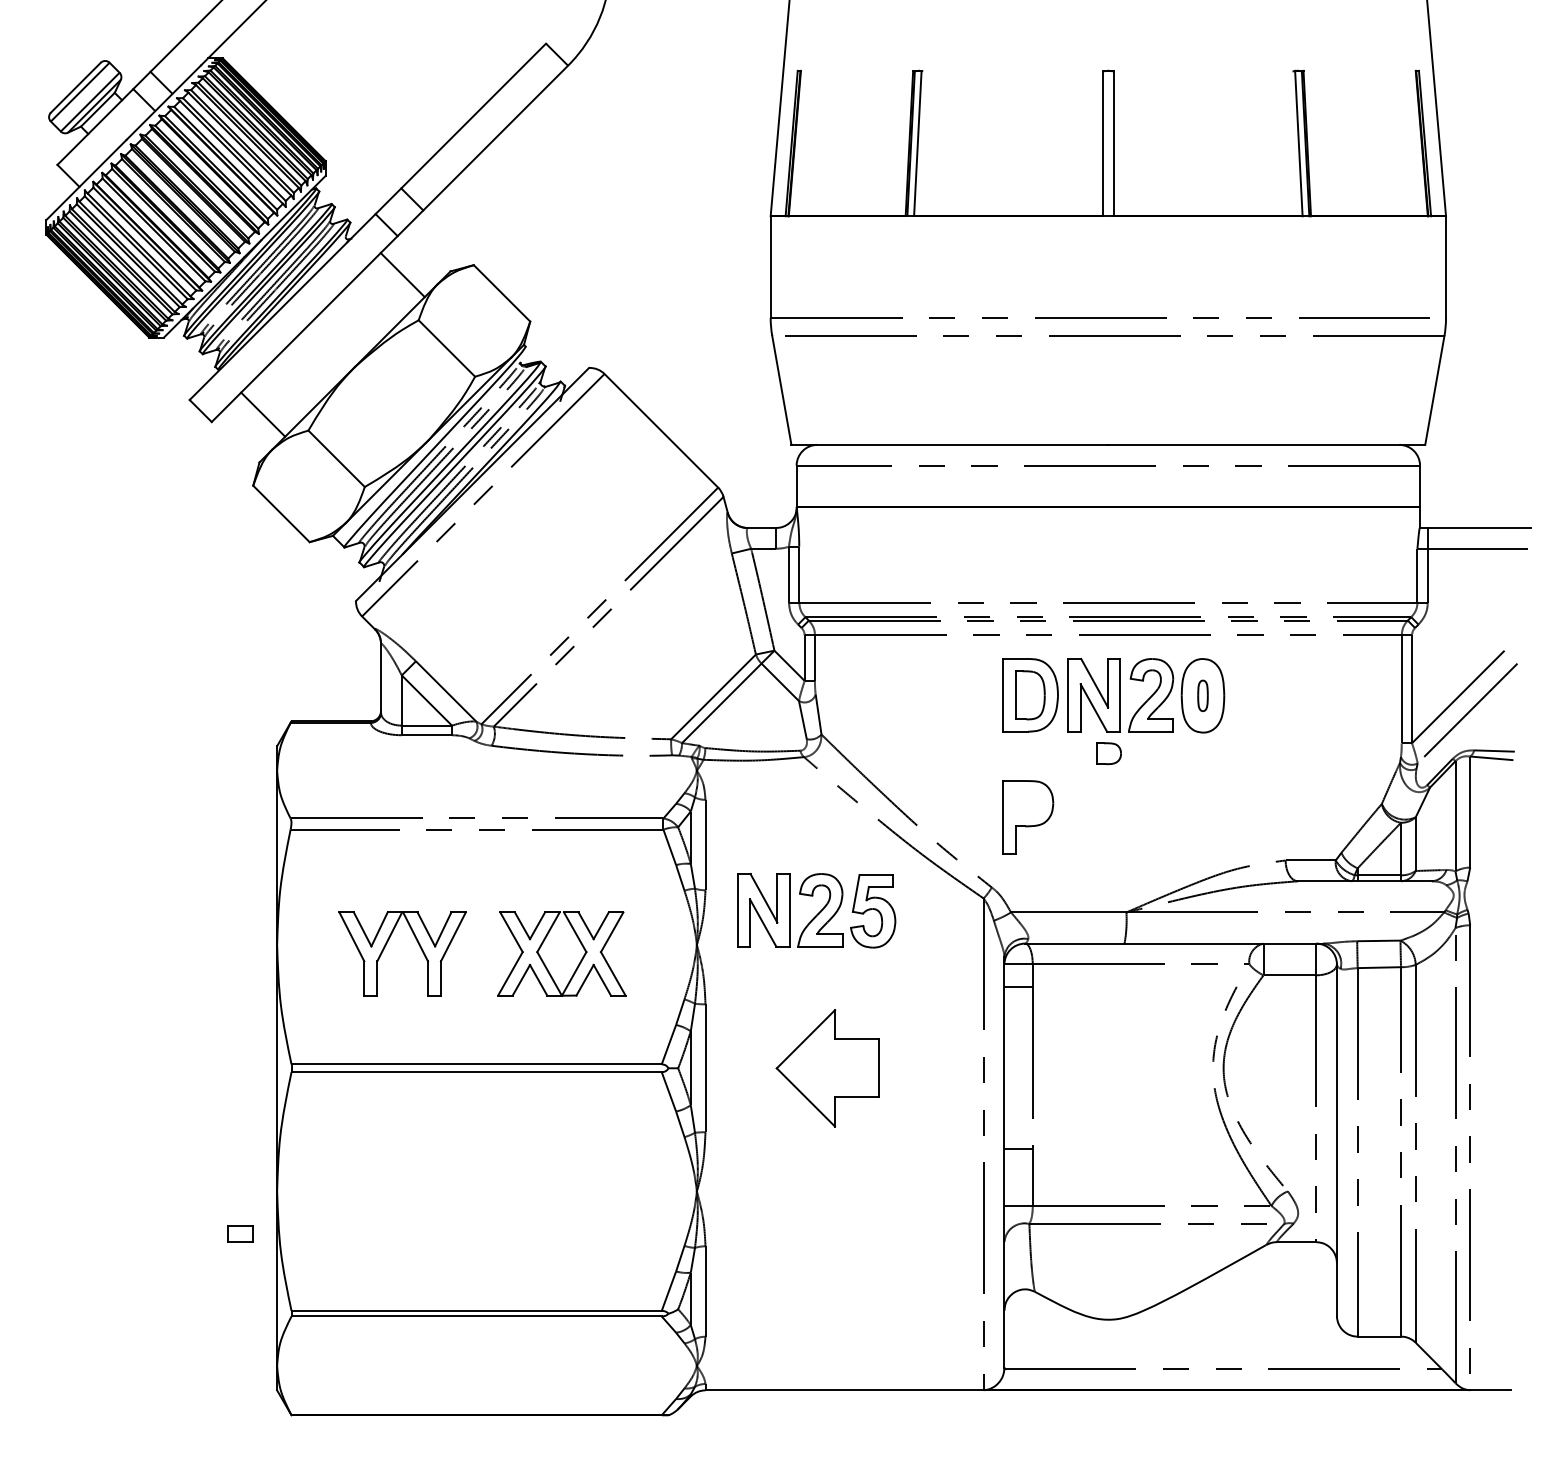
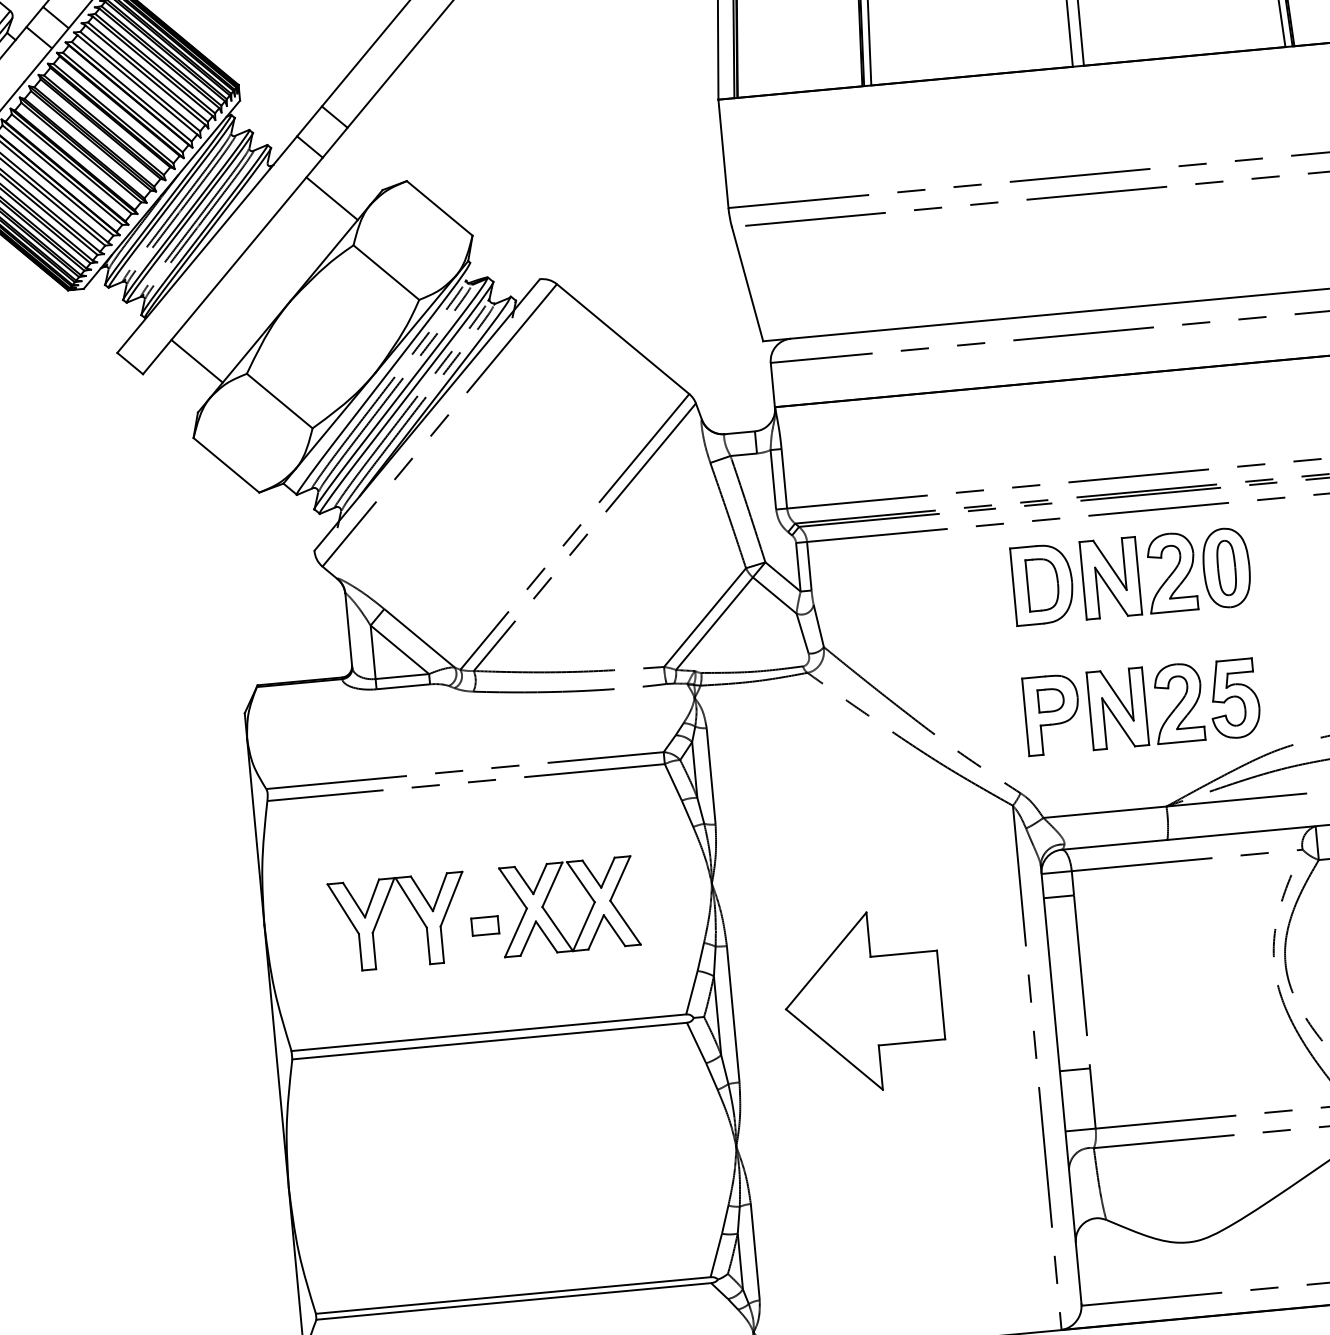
part: (1202, 695) -> (1226, 567), size x1.67
part: (1108, 753) -> (1050, 700), moved
part: (816, 910) -> (1174, 703), moved
part: (827, 1068) -> (863, 1002), size x1.43
part: (240, 1233) -> (485, 925), moved

